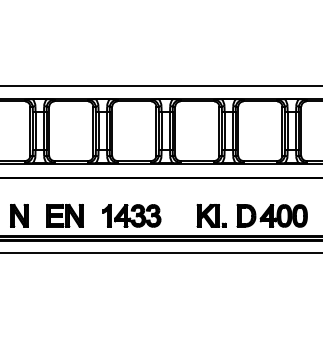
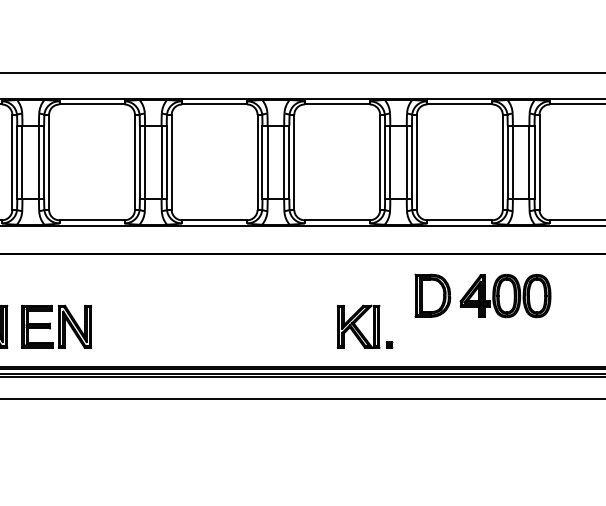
part: (64, 215) -> (55, 326), moved
part: (131, 215) -> (209, 326), removed
part: (271, 215) -> (481, 295), moved

